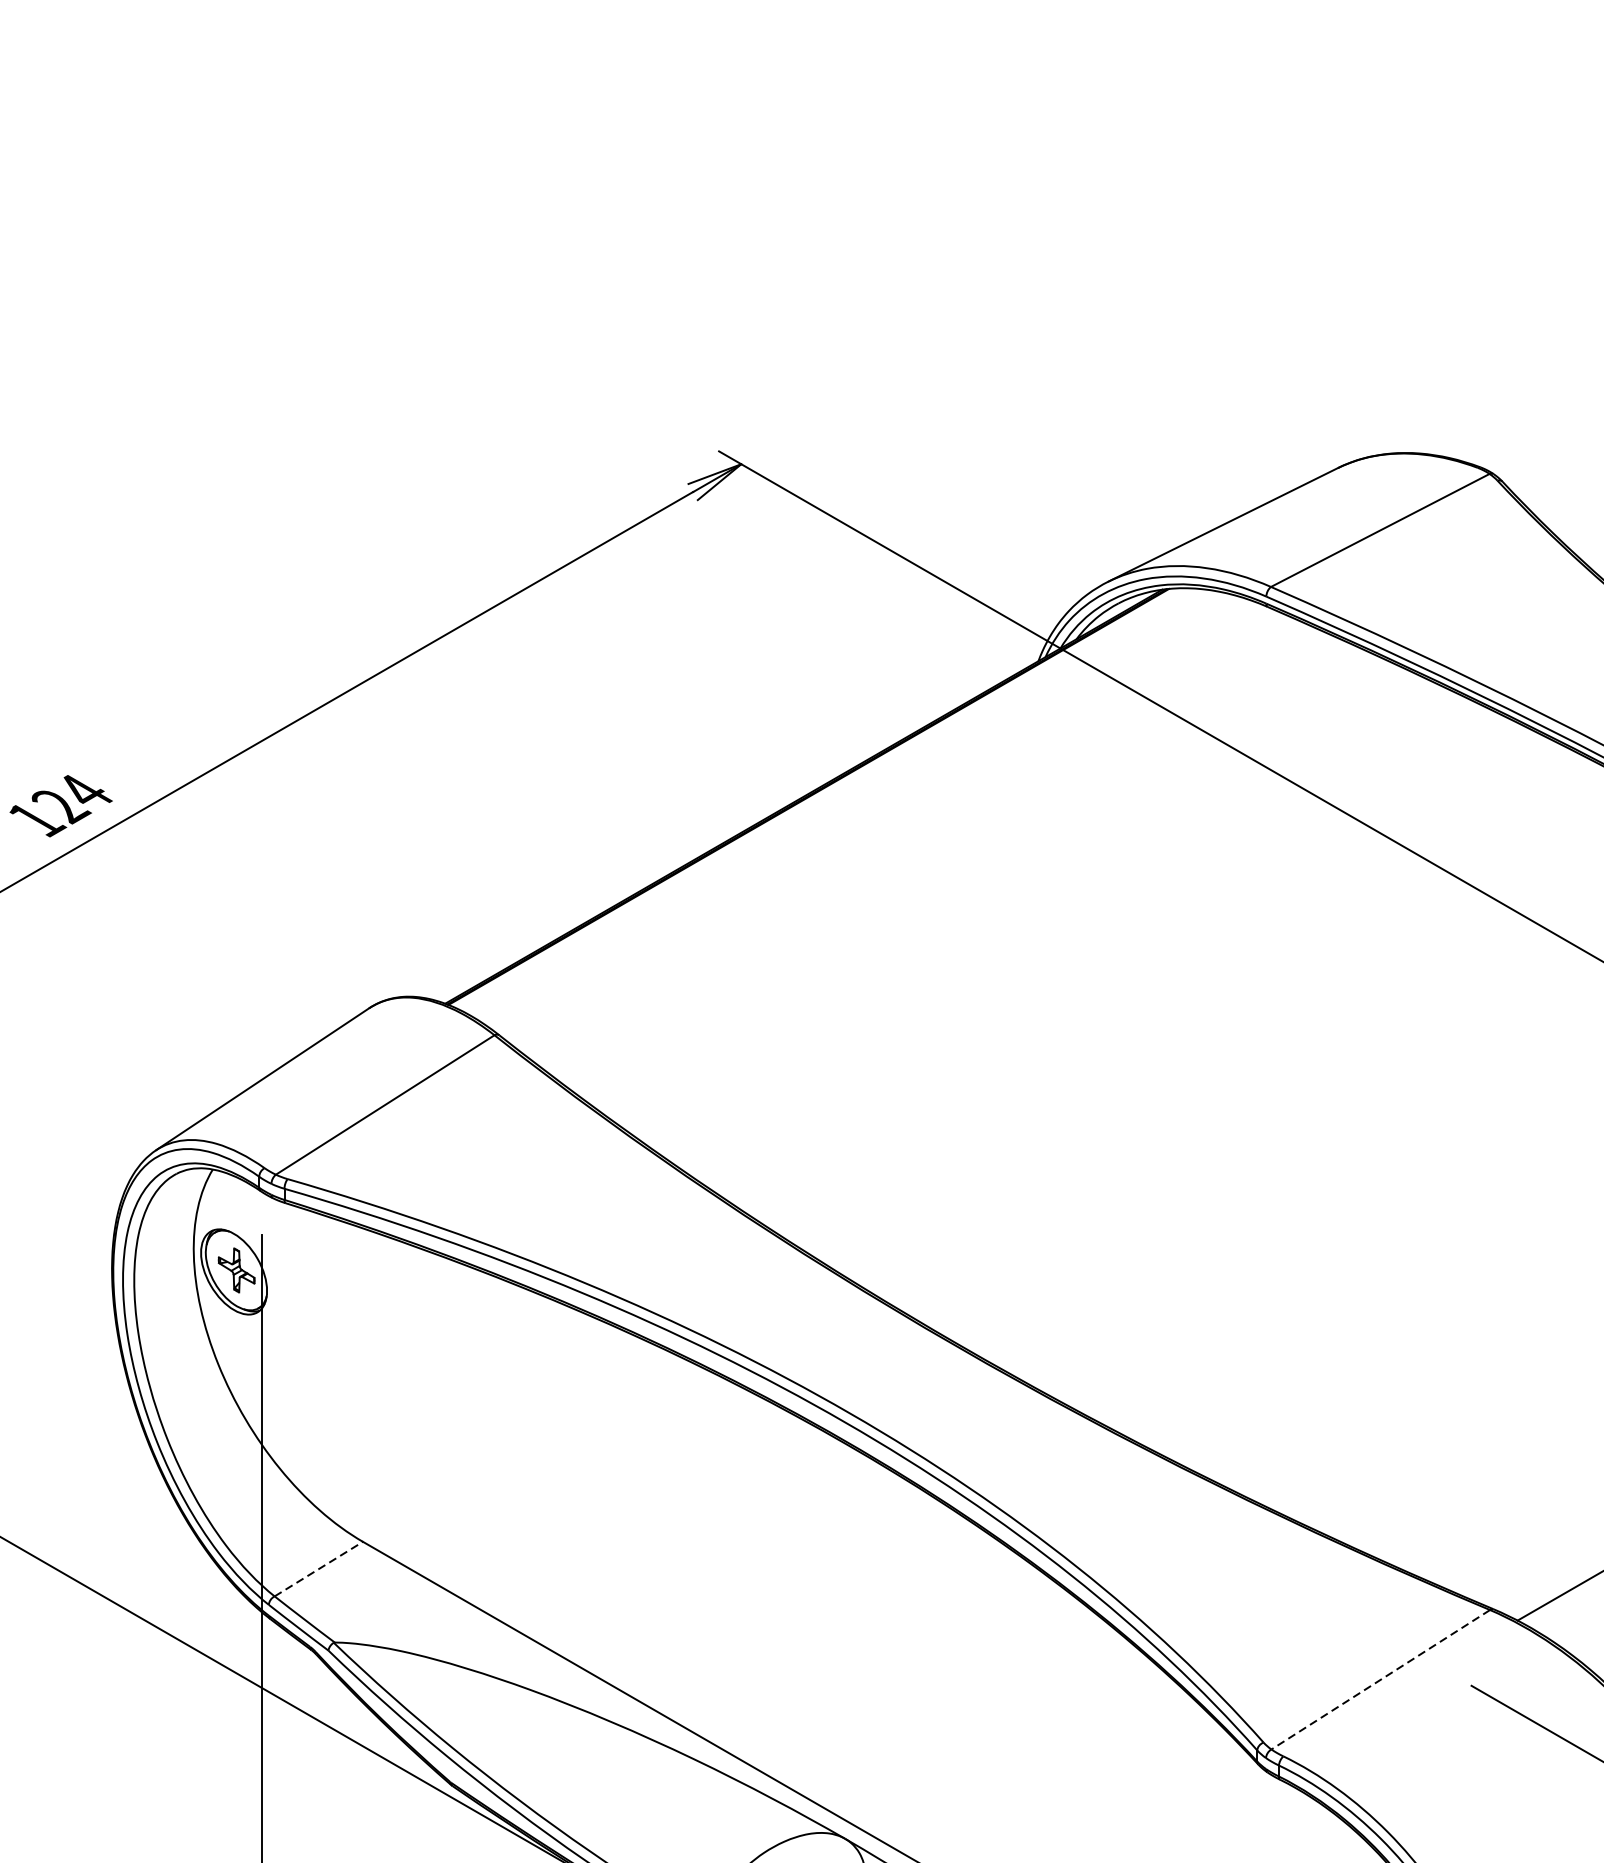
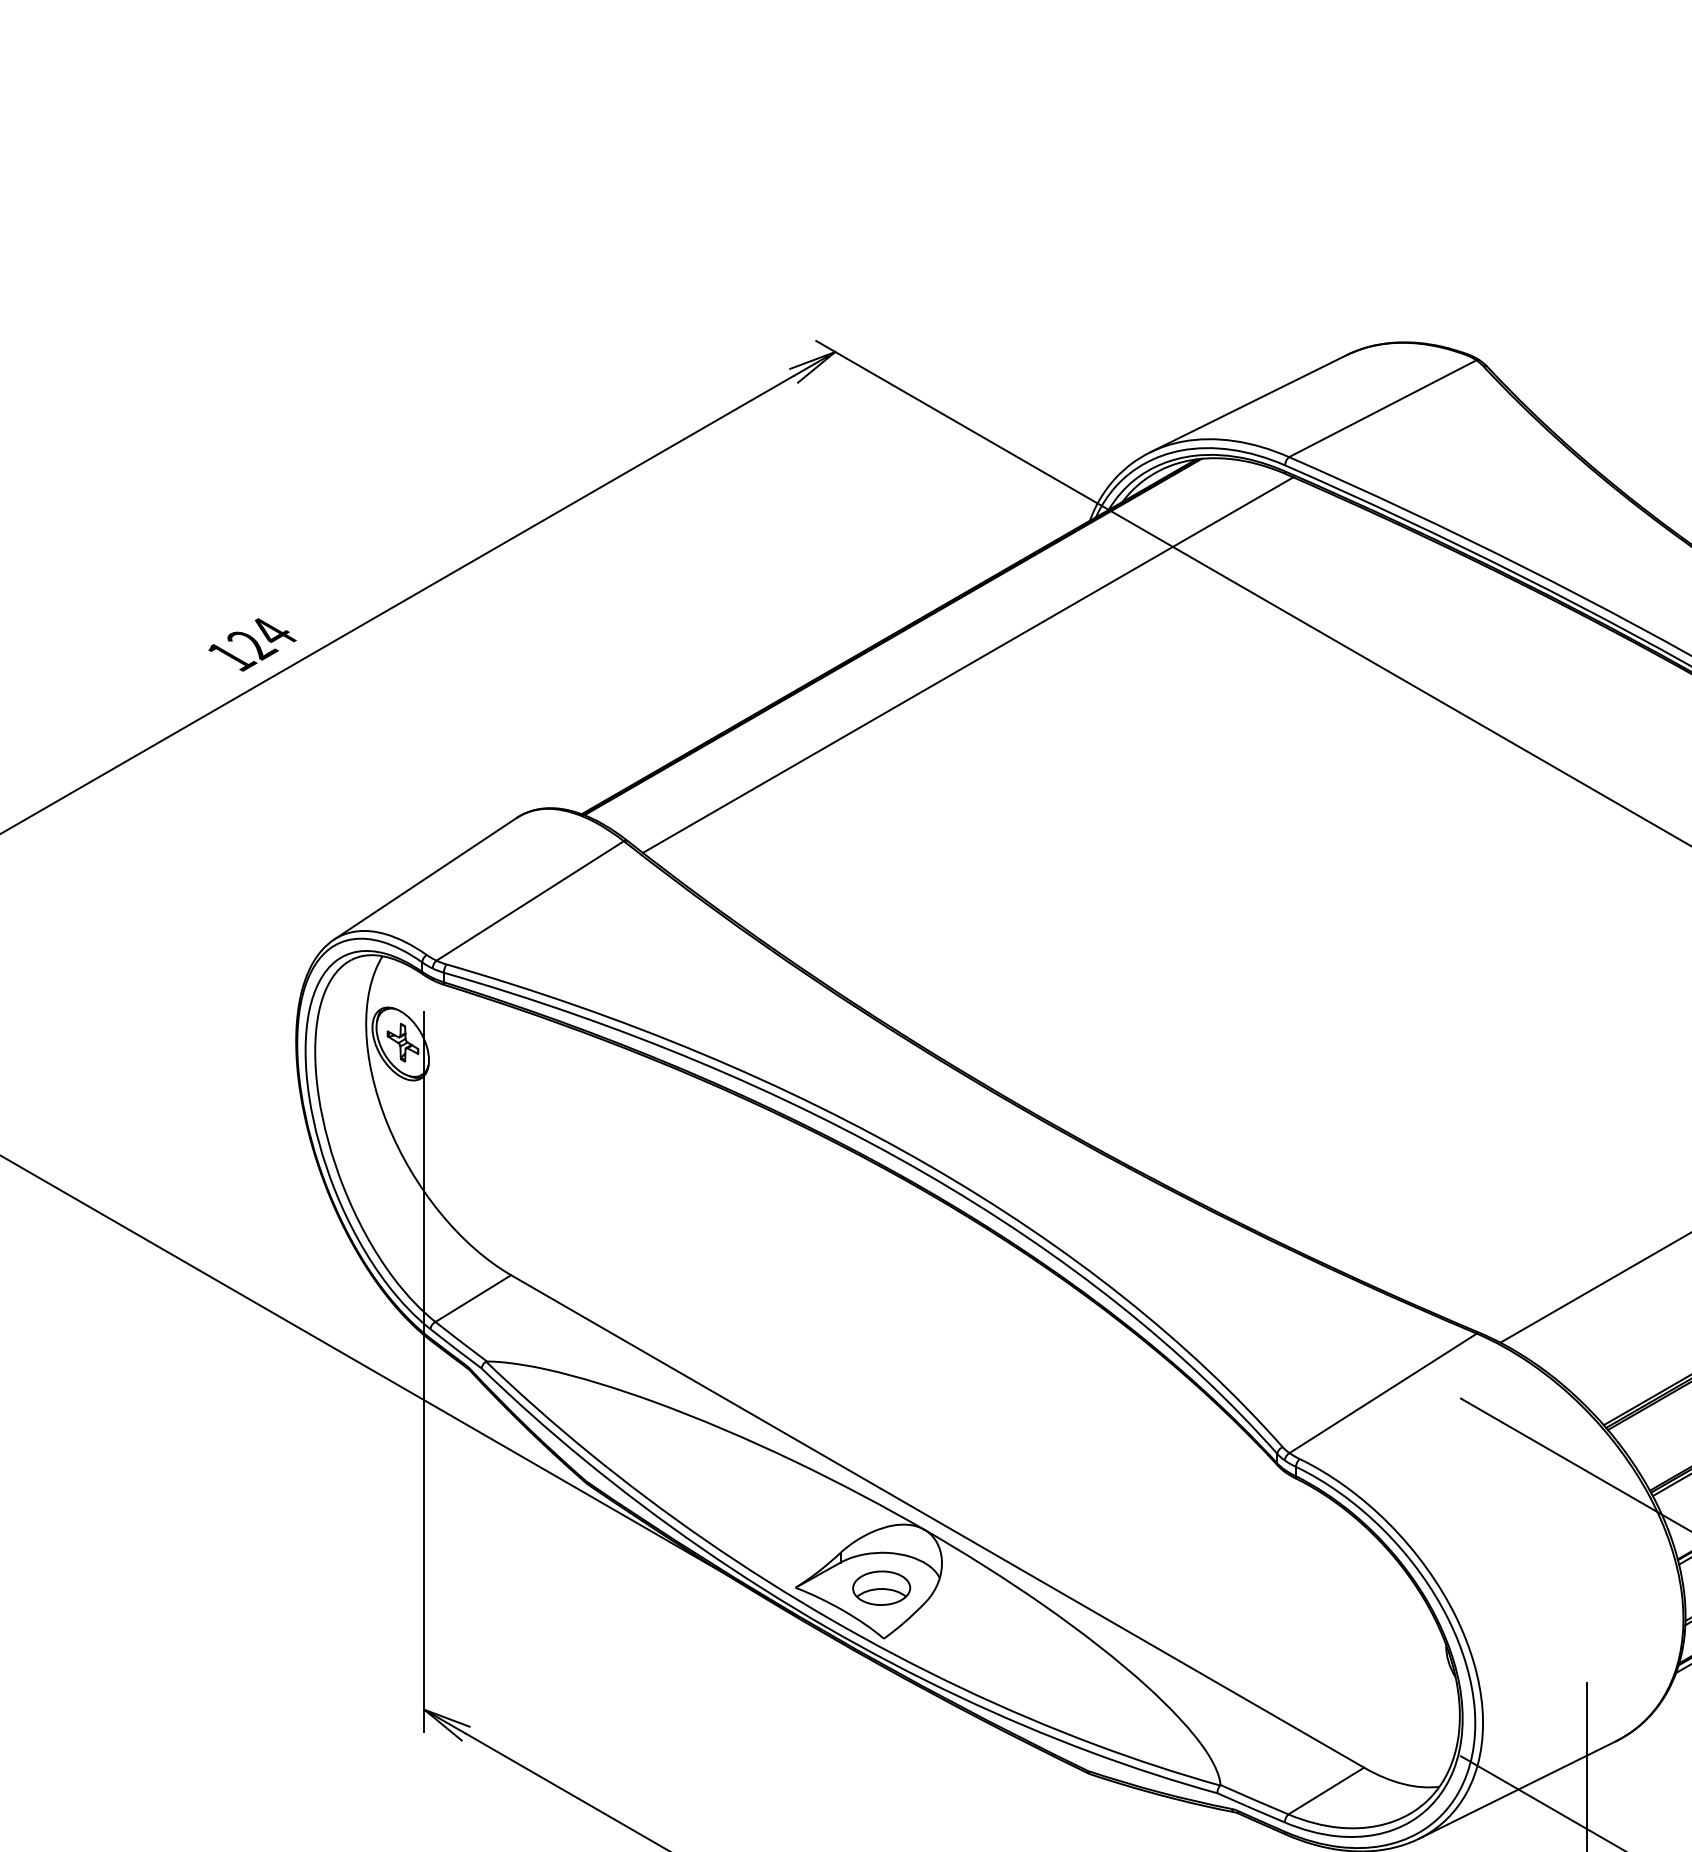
line: (895, 828) -> (967, 664), added
line: (319, 1569) -> (473, 1298), dashed -> solid
line: (1379, 1679) -> (1382, 1393), dashed -> solid

